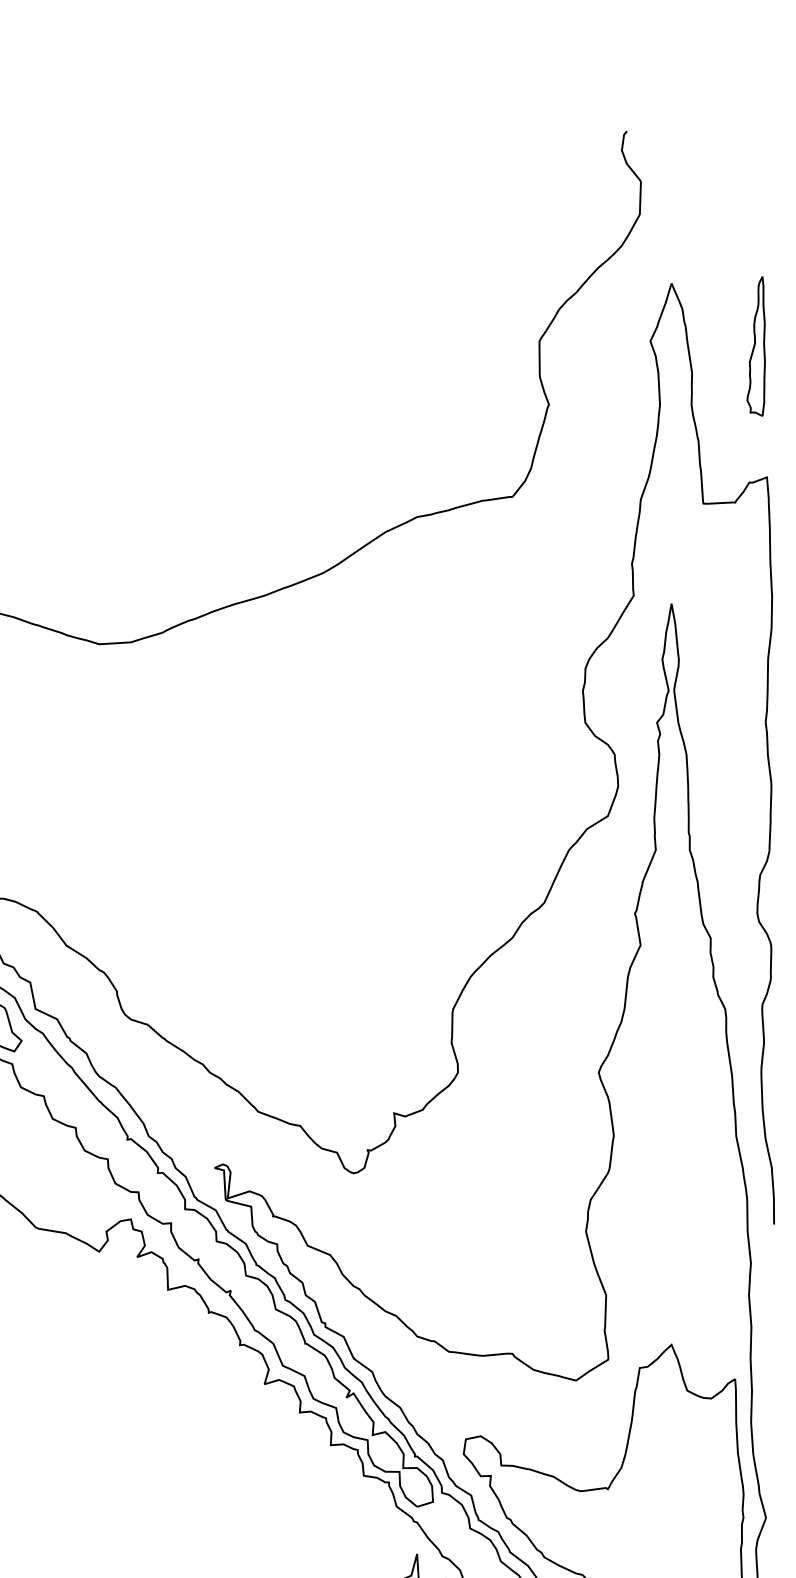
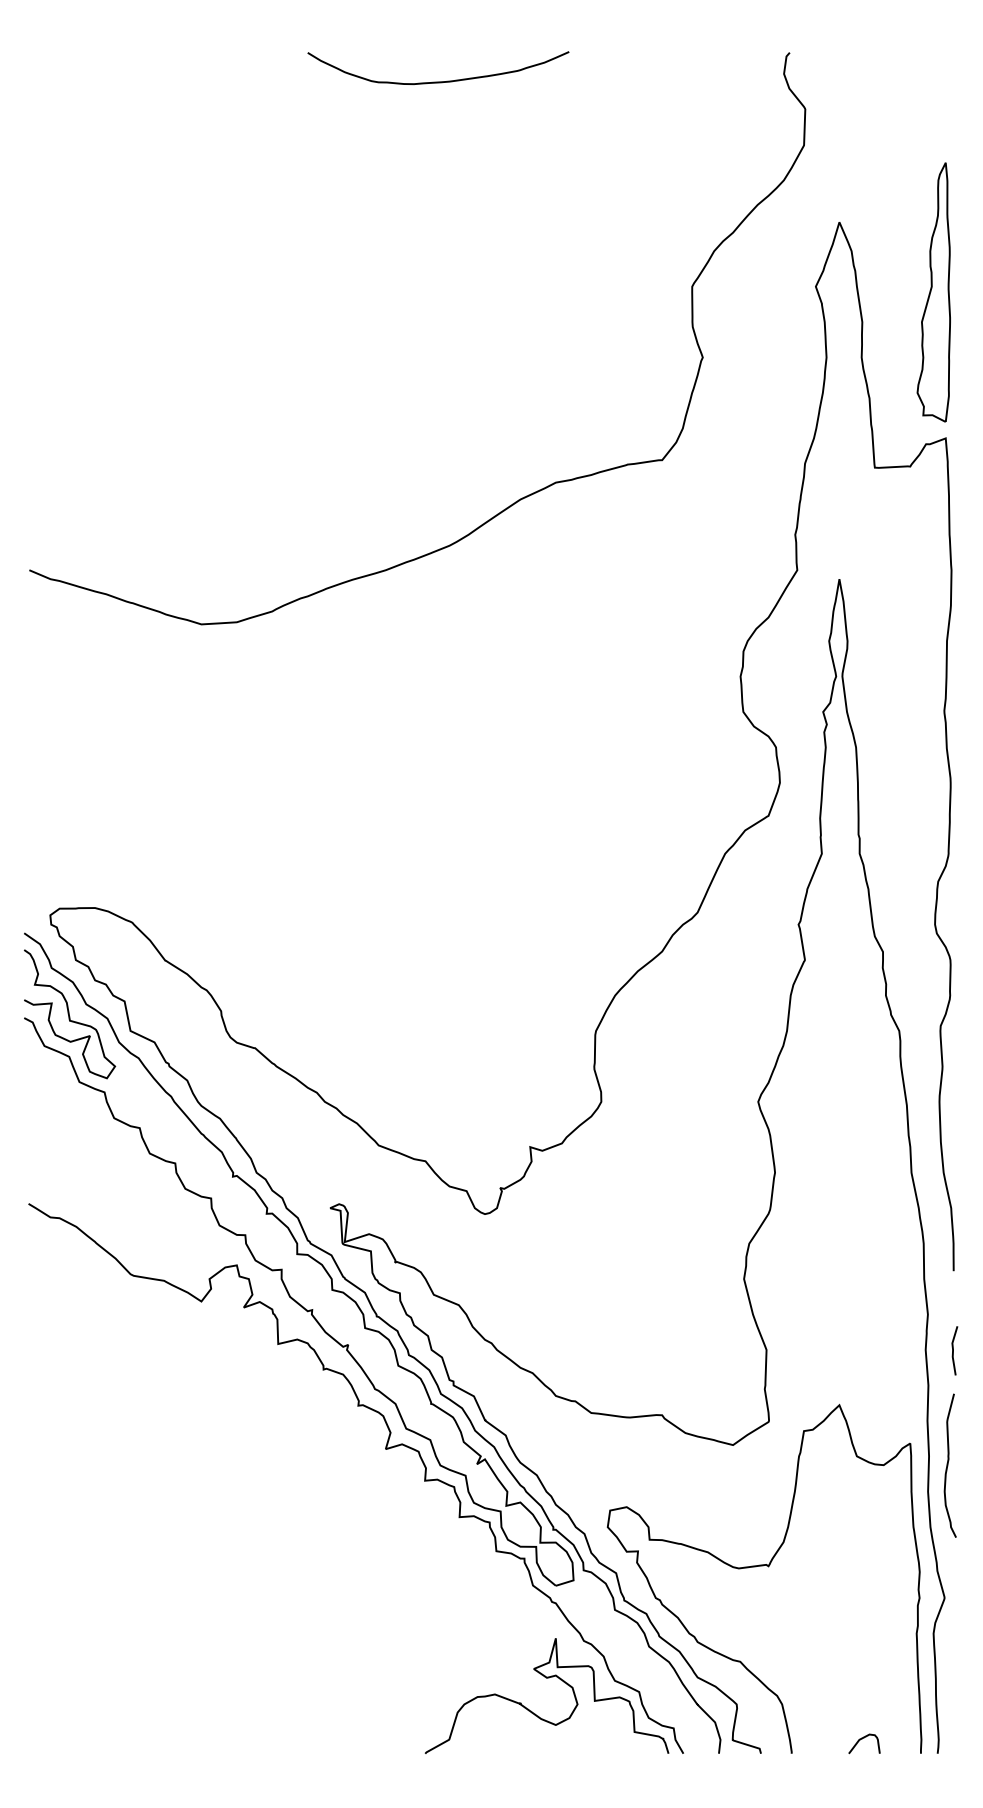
curve: (311, 157) -> (438, 81), added
part: (755, 346) -> (933, 292), size x1.67
line: (773, 1295) -> (953, 1350), added
curve: (769, 1398) -> (948, 1465), added

